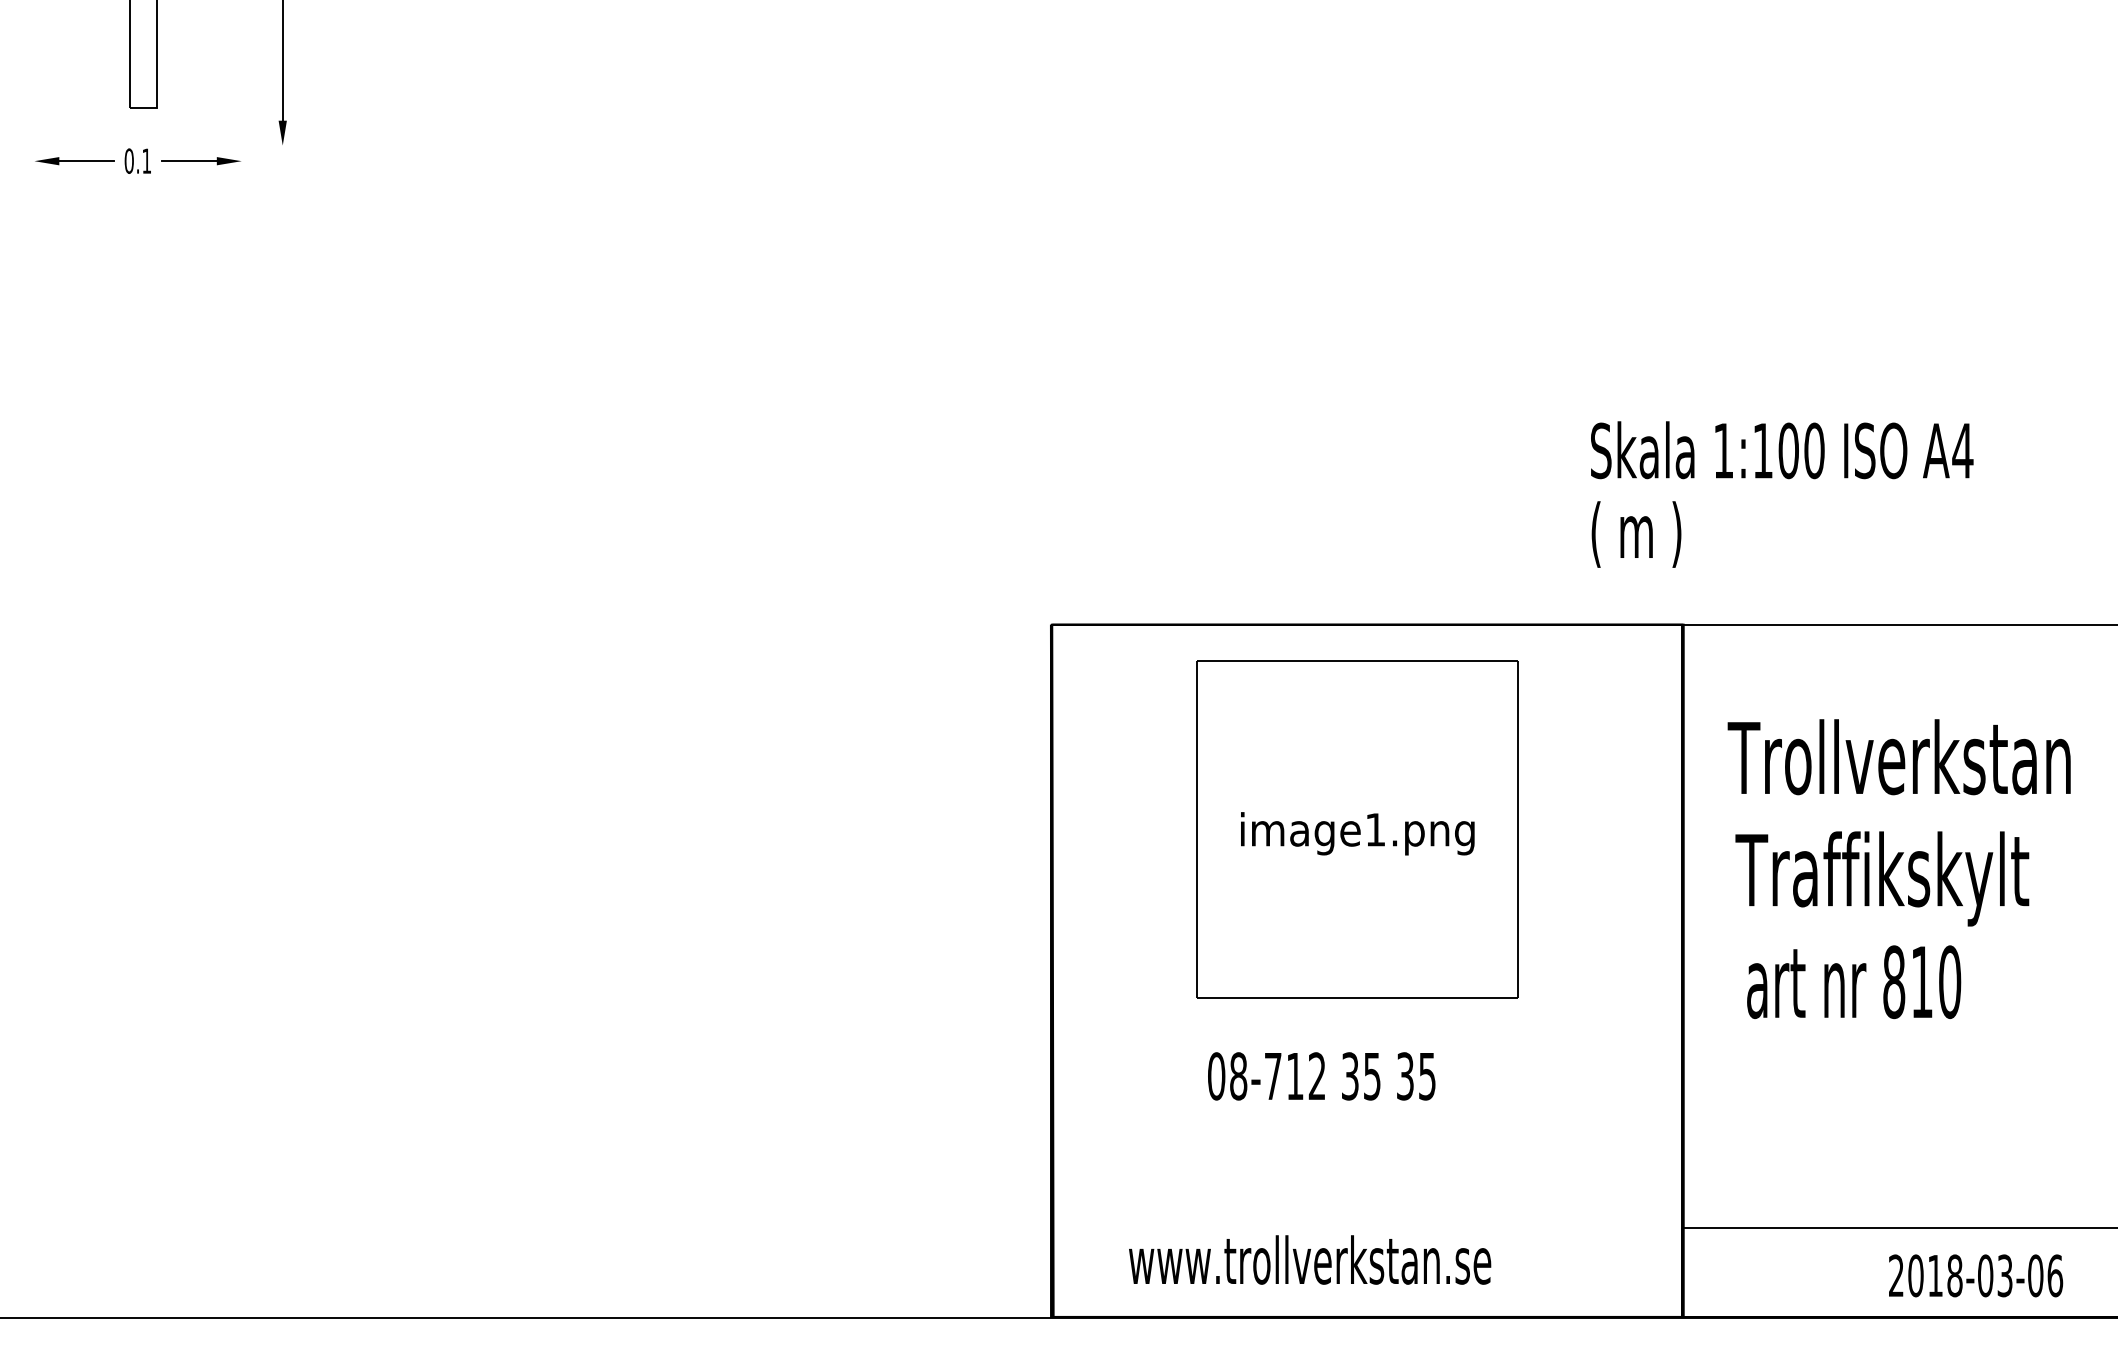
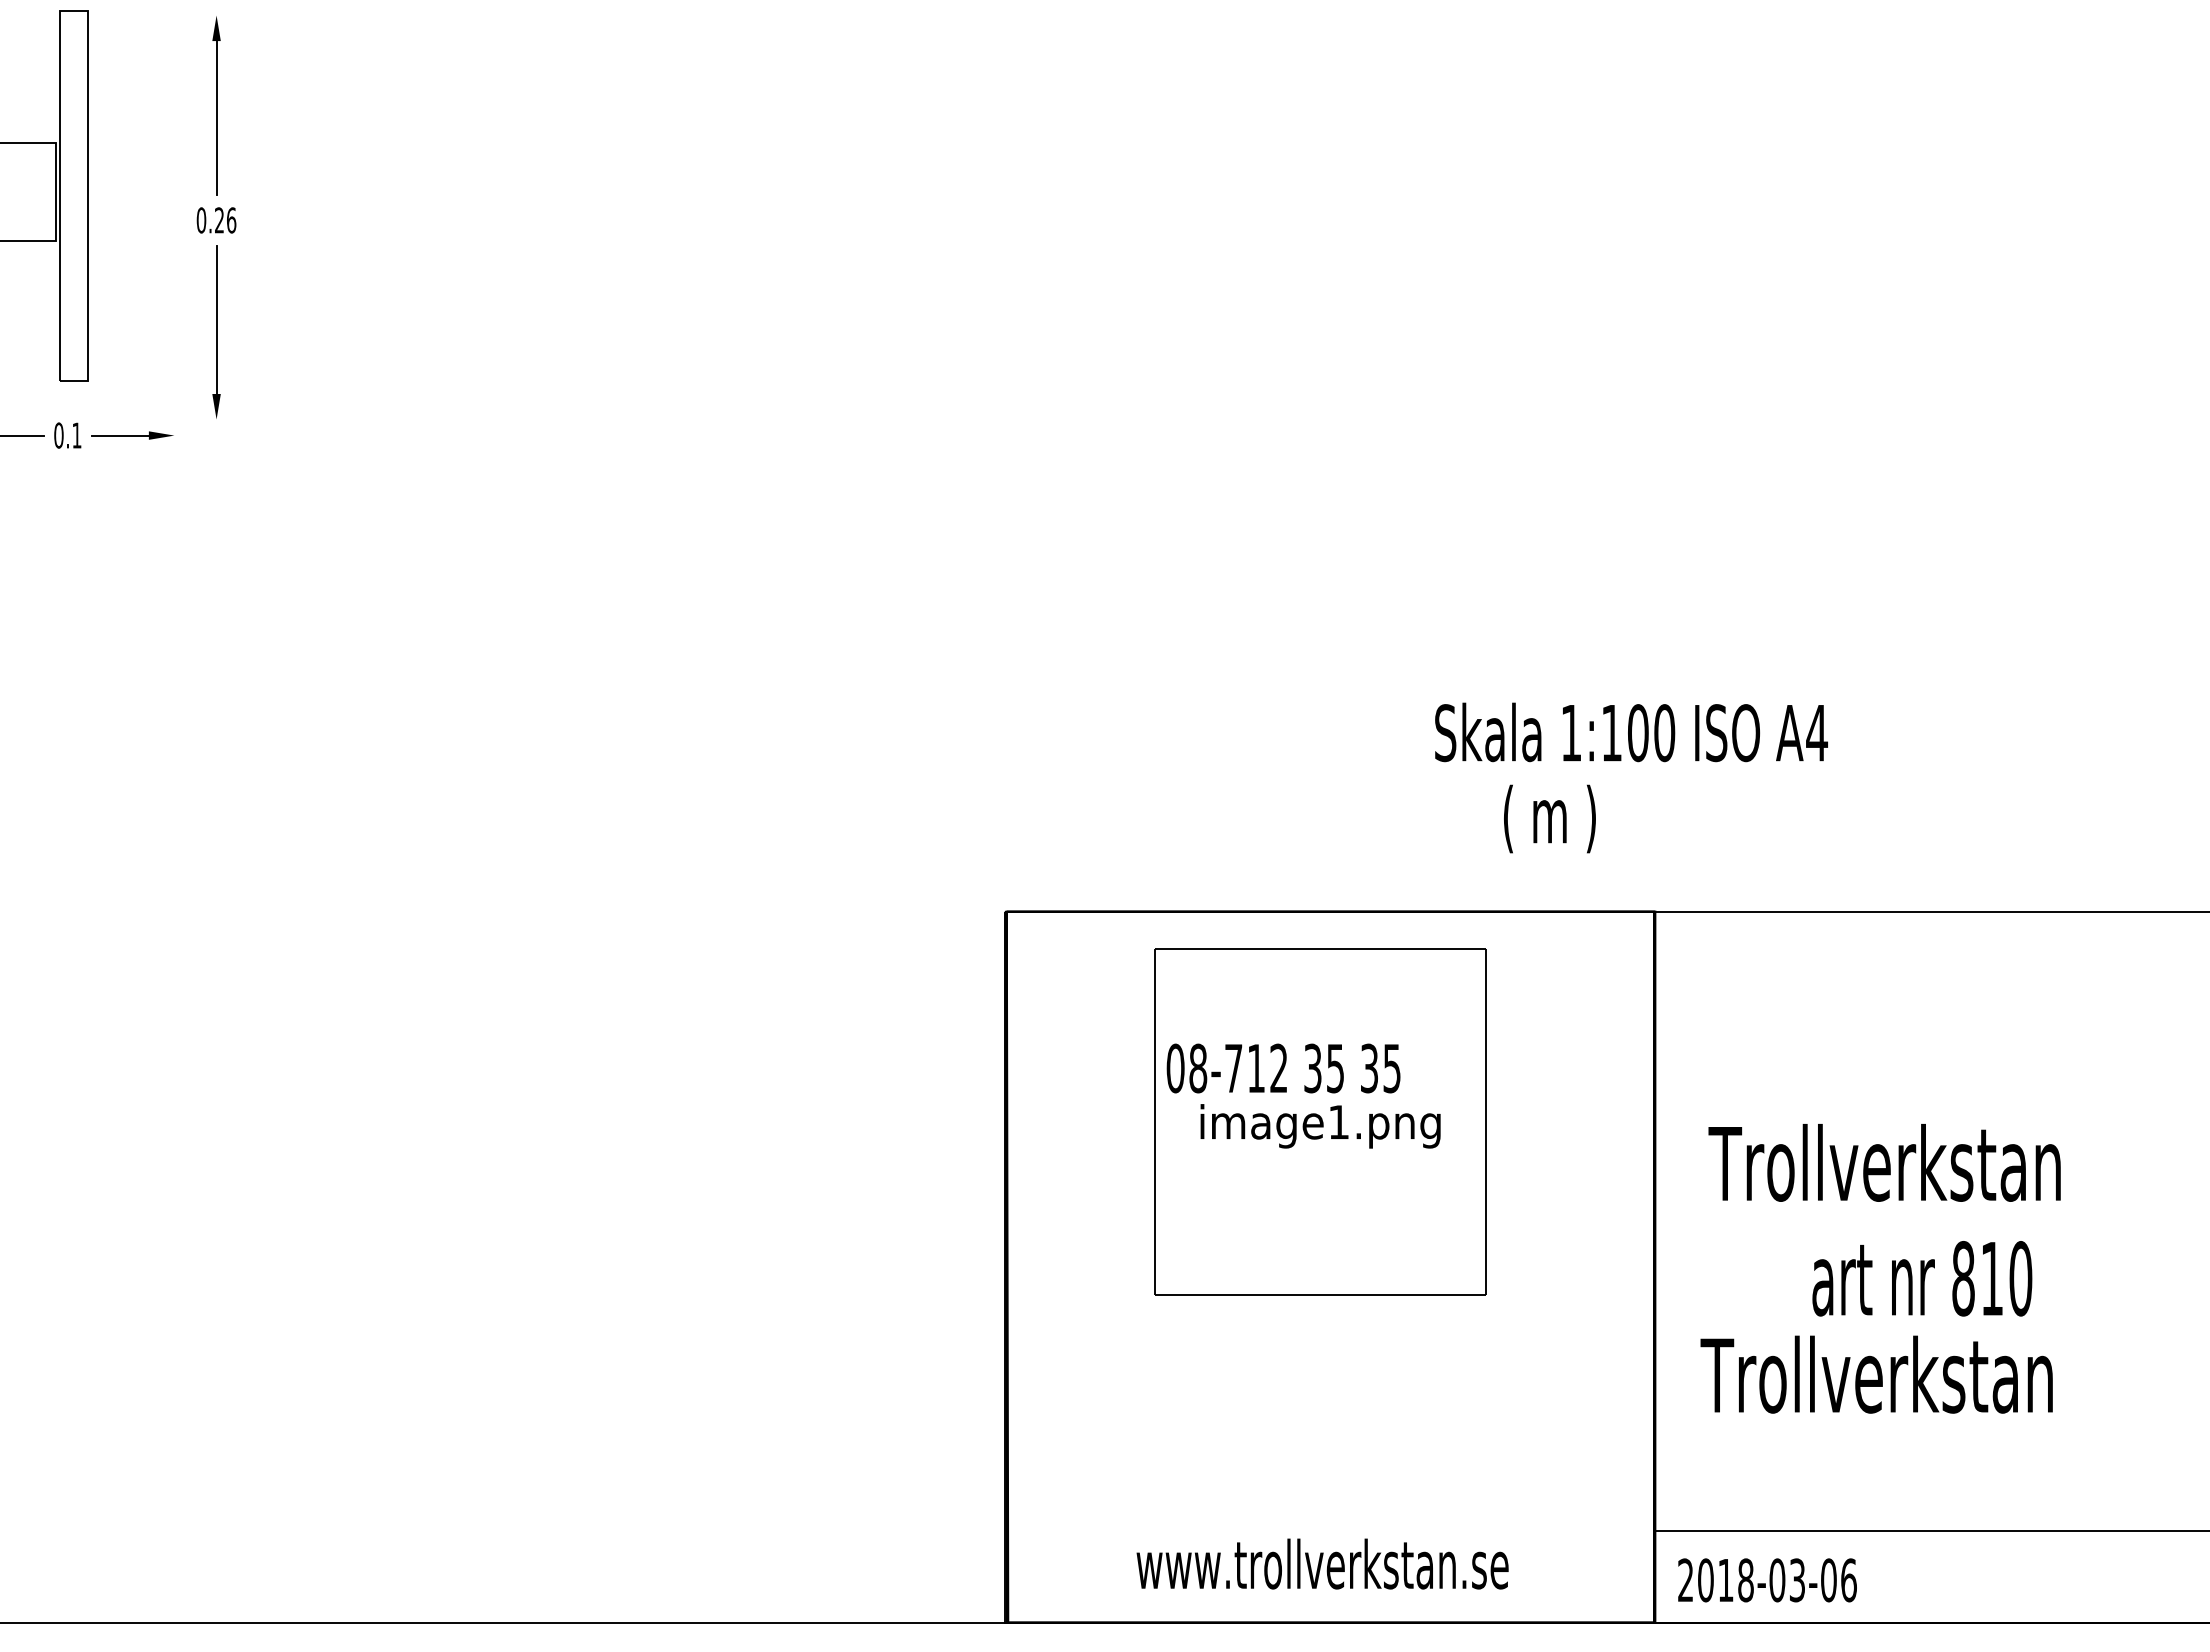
text: (1782, 450) -> (1631, 732), moved
text: (1636, 534) -> (1549, 818), moved
text: (1899, 757) -> (1876, 1374), moved
text: (1935, 878) -> (1913, 1172), Traffikskylt -> Trollverkstan
text: (1854, 981) -> (1922, 1278), moved
text: (1321, 1076) -> (1283, 1068), moved
text: (1309, 1259) -> (1322, 1563), moved
text: (1975, 1276) -> (1767, 1580), moved

